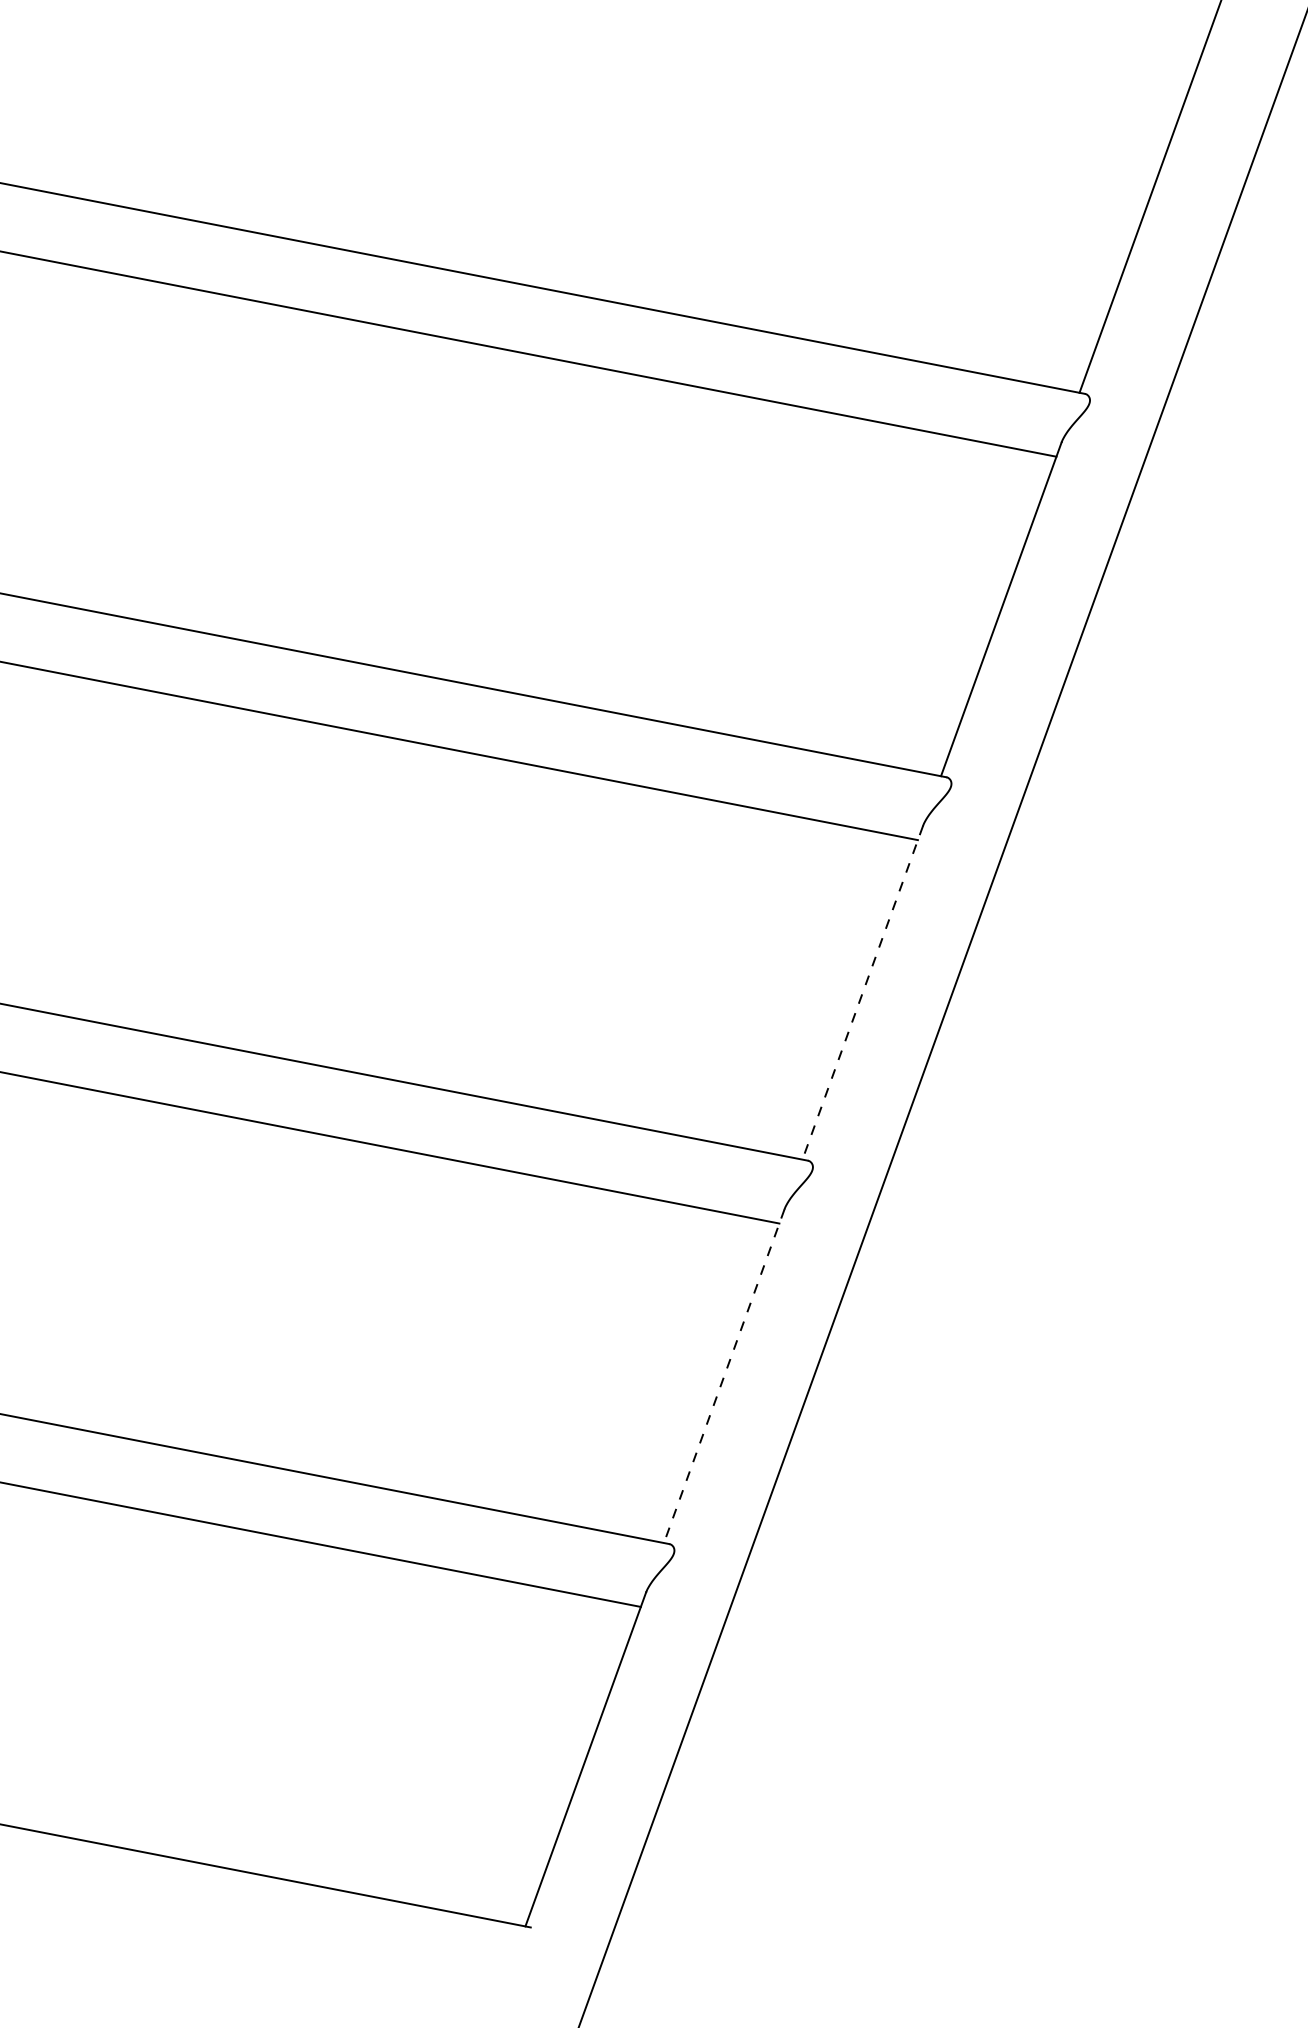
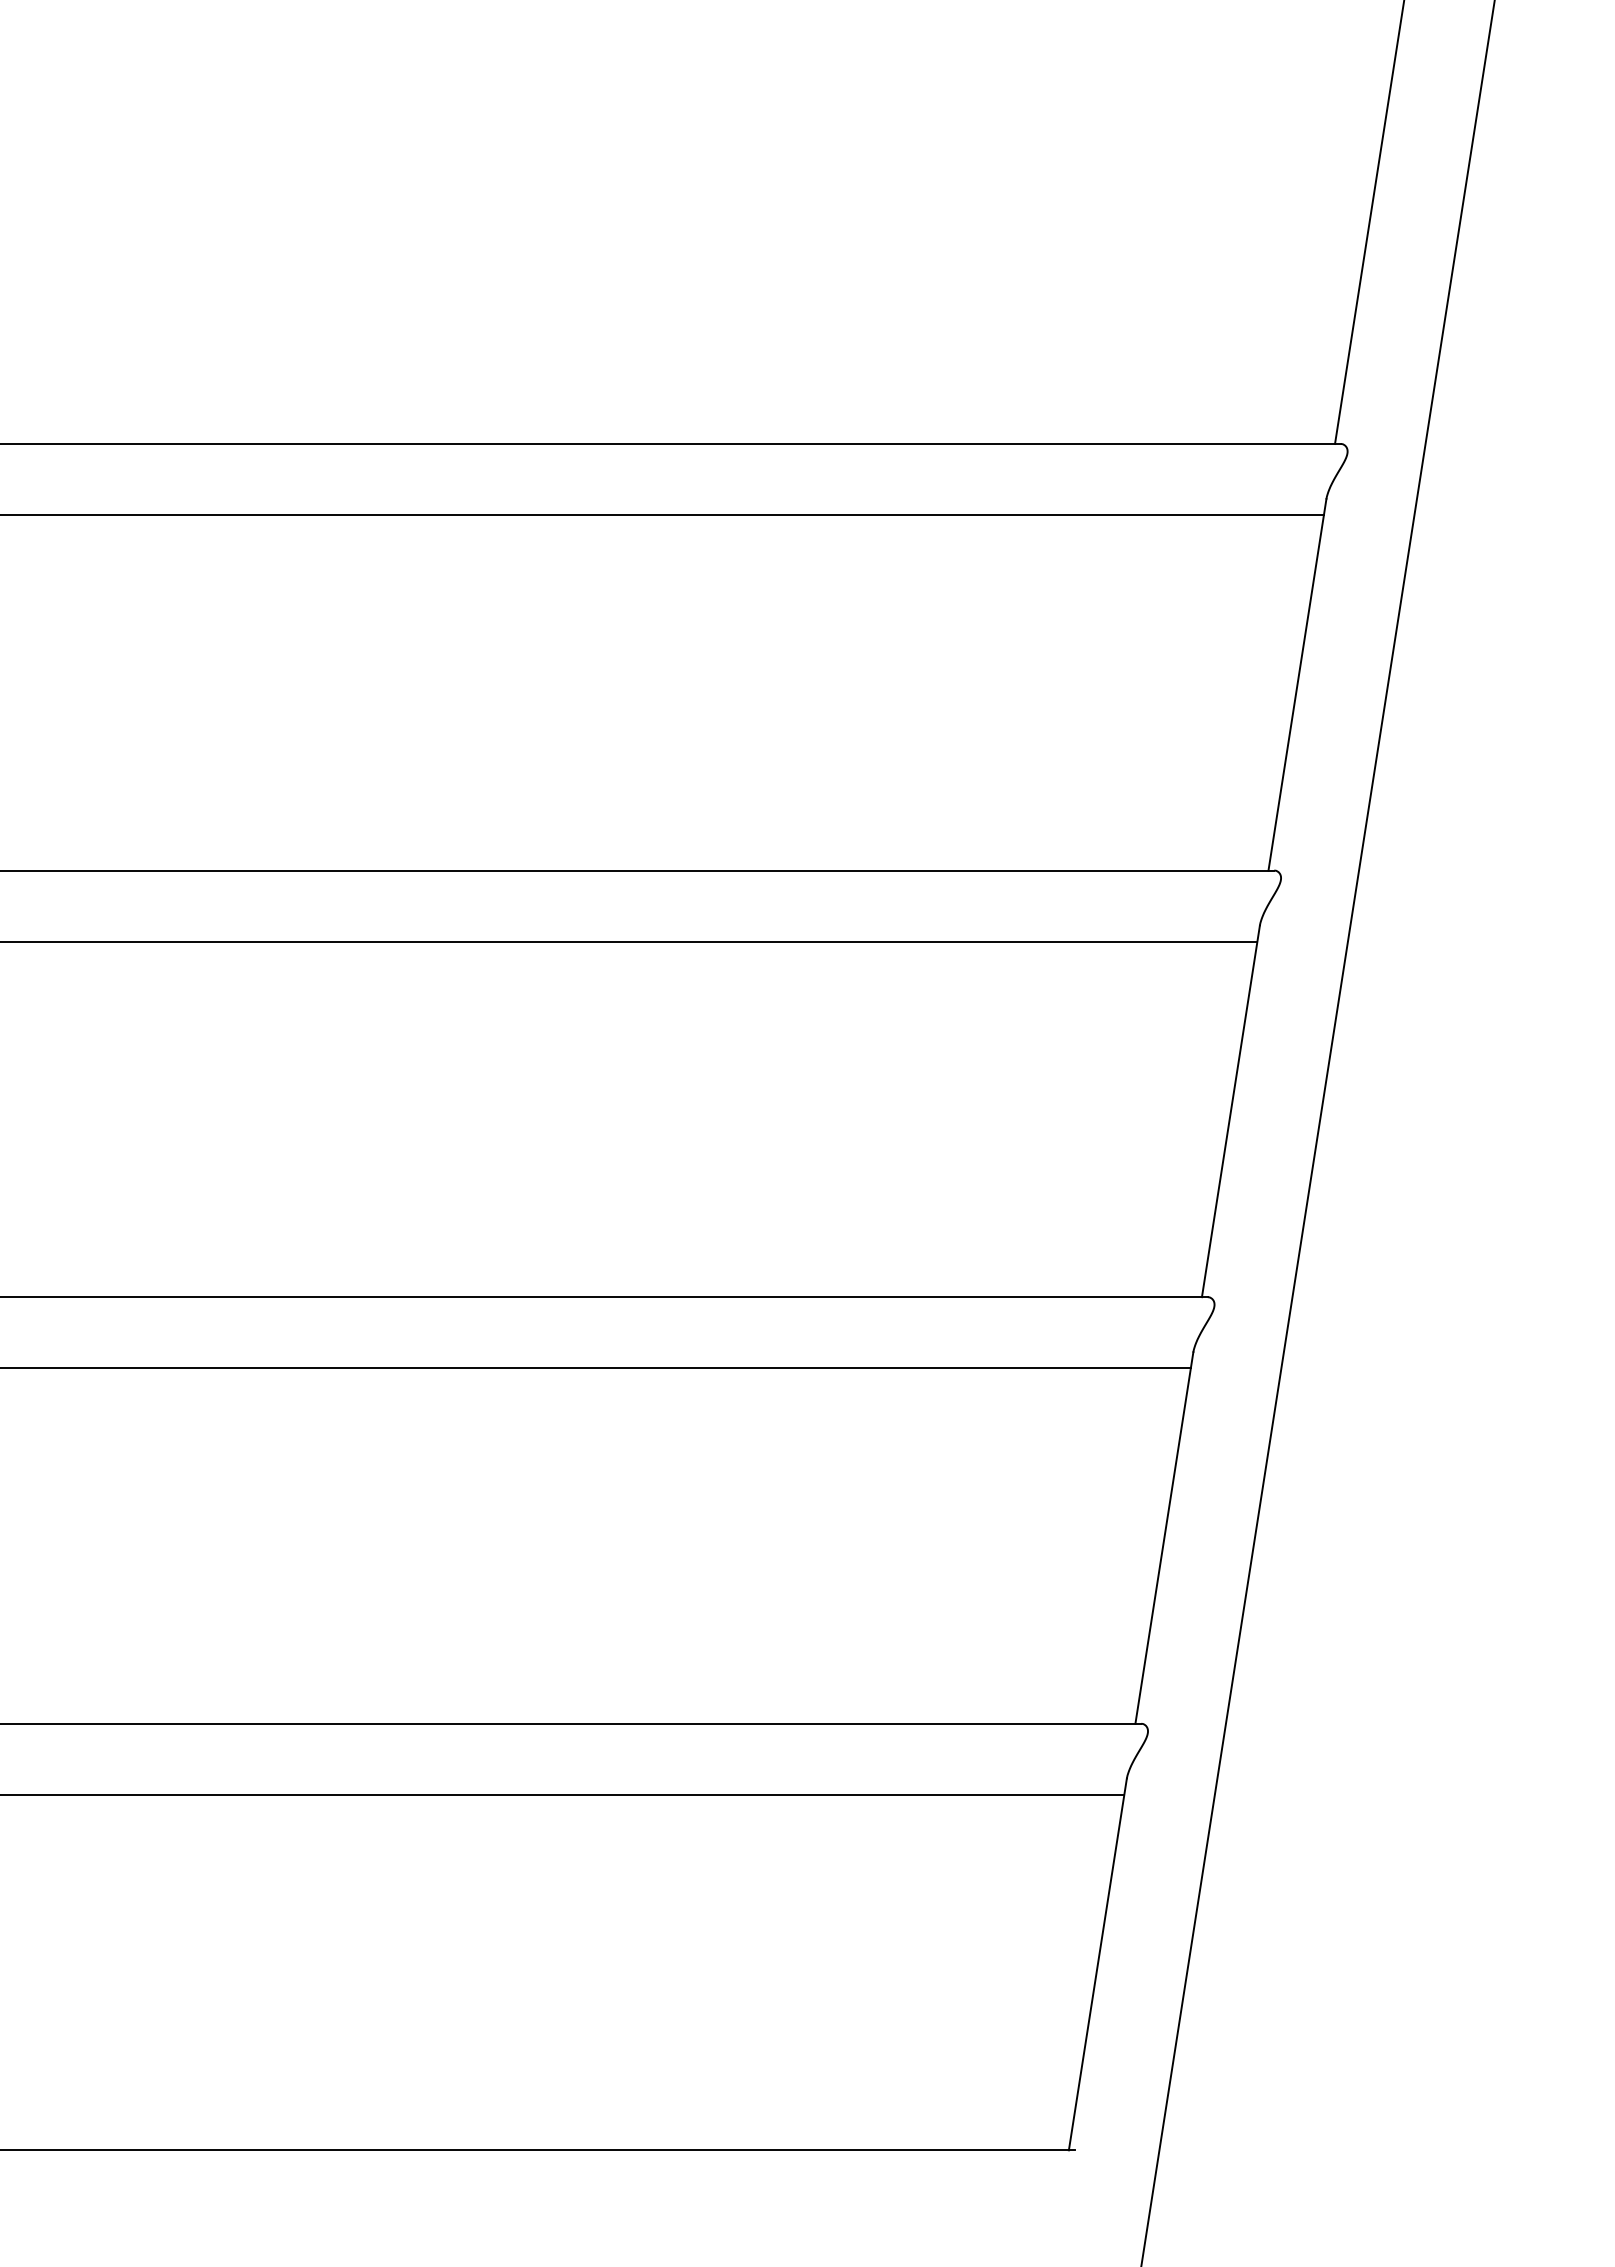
line: (862, 992) -> (1230, 1111), dashed -> solid
line: (724, 1376) -> (1164, 1538), dashed -> solid

